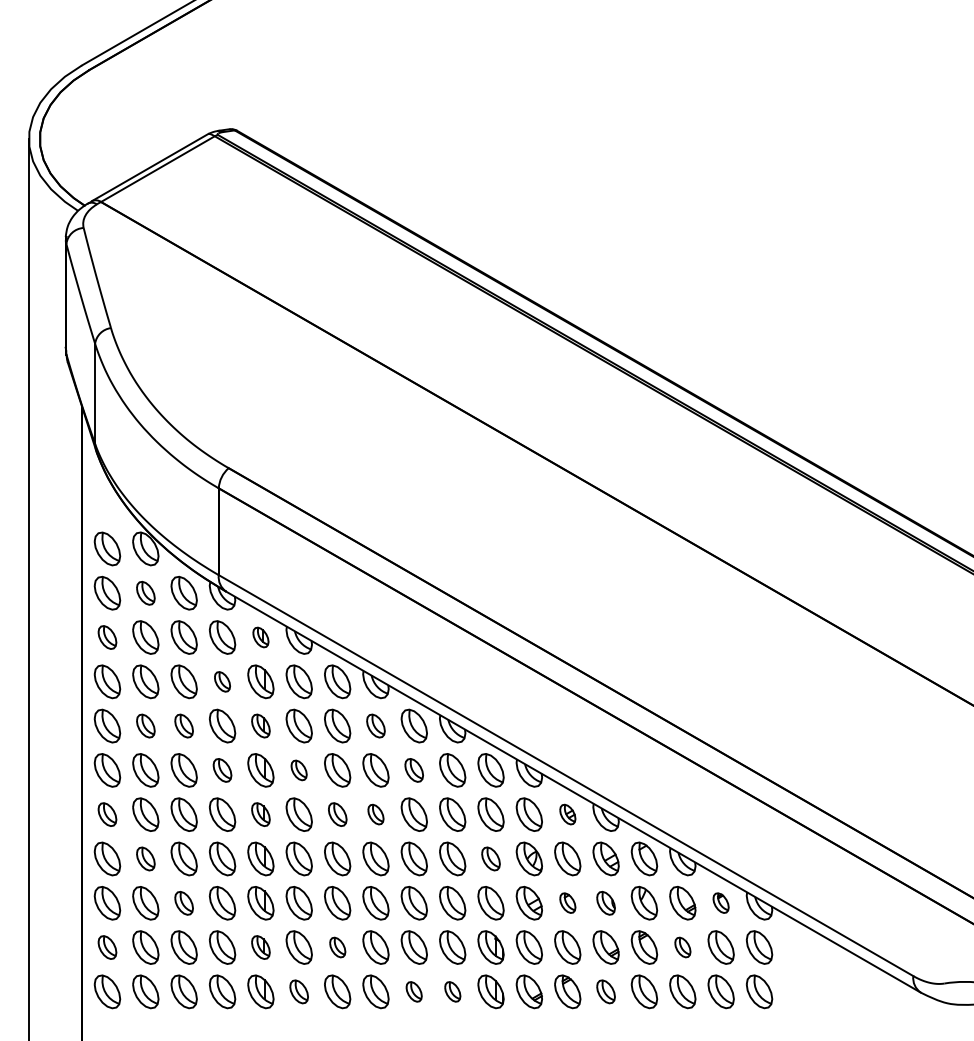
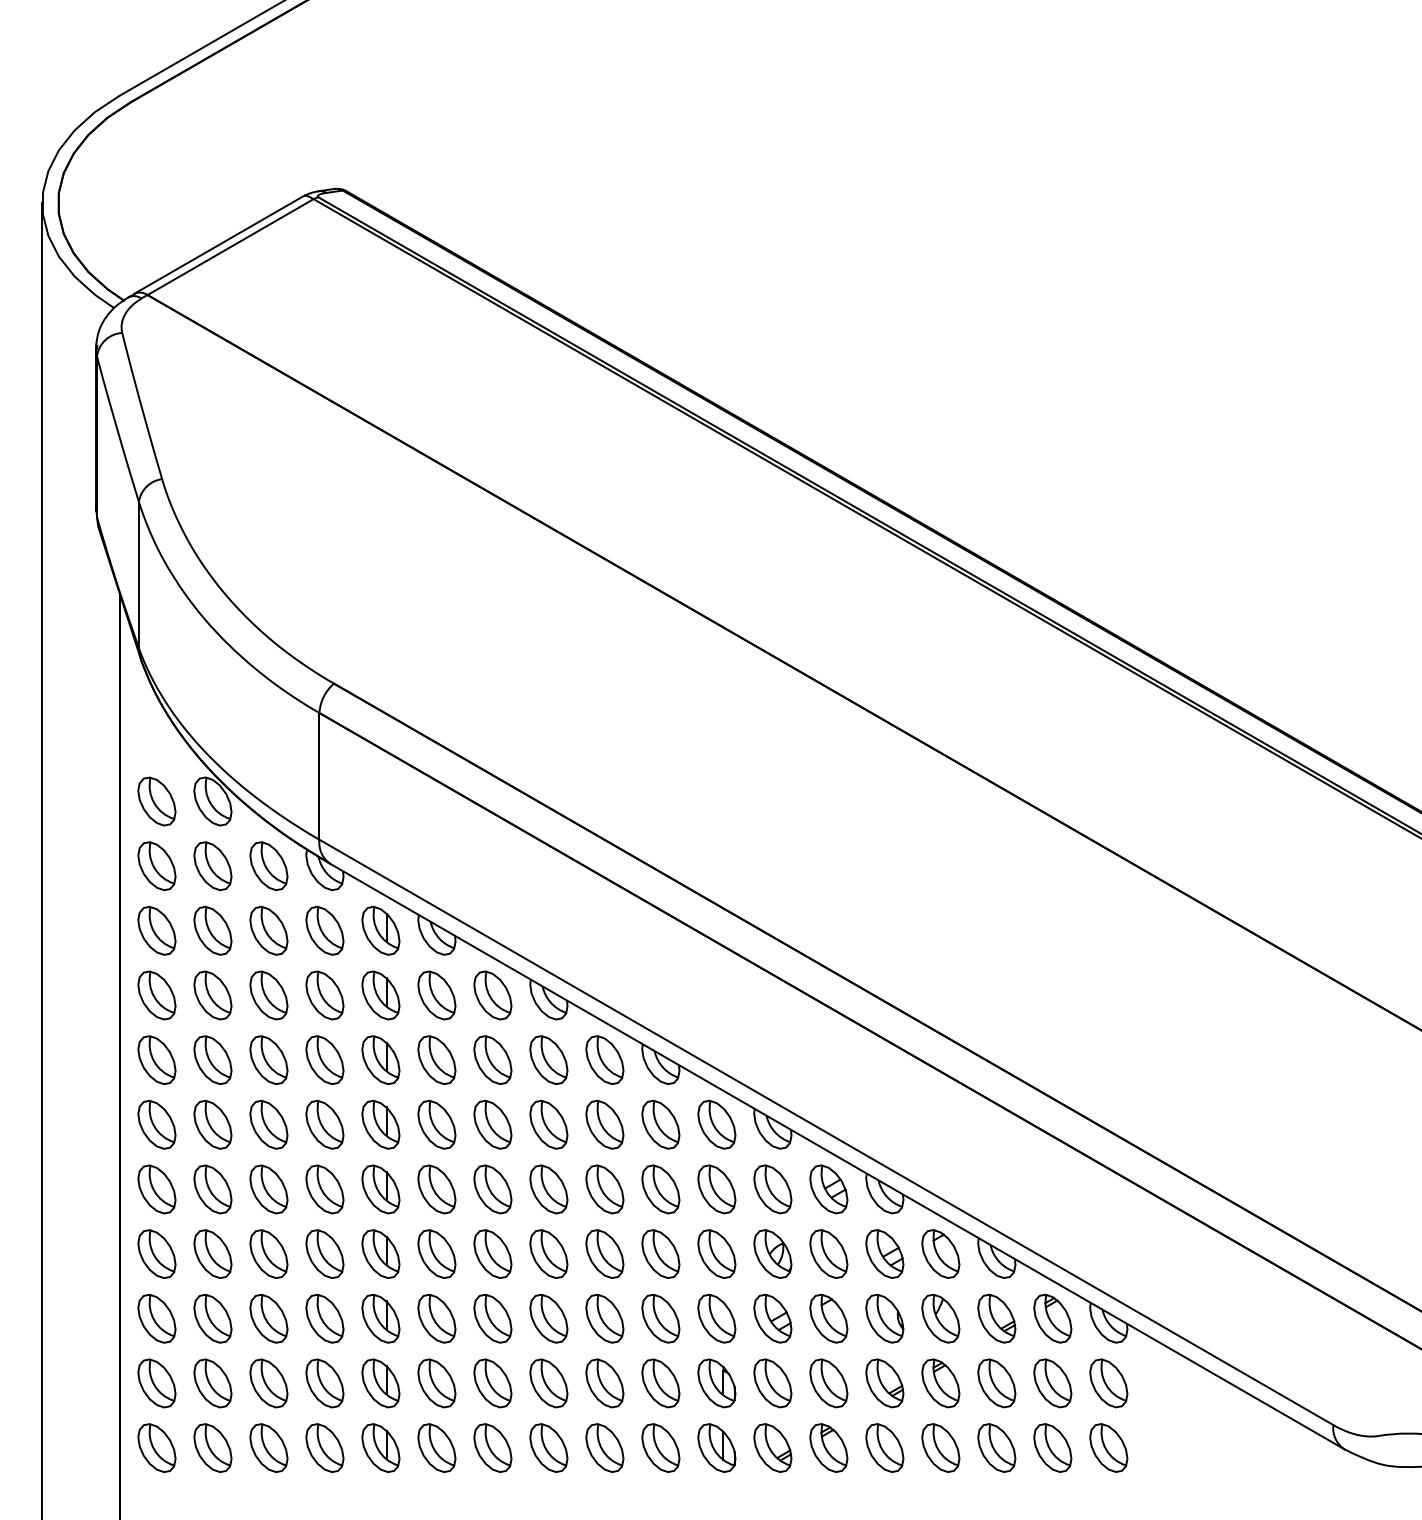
part: (145, 593) -> (212, 866), size x1.43
part: (107, 637) -> (157, 930), size x1.43
part: (260, 637) -> (380, 930), size x1.67
part: (222, 681) -> (324, 995), size x1.67
part: (145, 725) -> (212, 1059), size x1.43
part: (183, 725) -> (267, 1059), size x1.43
part: (260, 725) -> (380, 1059), size x1.43
part: (375, 725) -> (548, 1059), size x1.43
part: (222, 770) -> (324, 1124), size x1.43
part: (298, 770) -> (435, 1124), size x1.67
part: (413, 770) -> (603, 1124), size x1.43
part: (107, 814) -> (157, 1189), size x1.43
part: (260, 814) -> (380, 1189), size x1.43
part: (337, 814) -> (492, 1189), size x1.43
part: (375, 814) -> (548, 1189), size x1.67
part: (567, 814) -> (828, 1189), size x1.67
part: (145, 858) -> (212, 1253), size x1.43
part: (490, 858) -> (716, 1253), size x1.43
part: (567, 902) -> (828, 1317), size x1.67
part: (720, 902) -> (1051, 1317), size x1.67
part: (183, 903) -> (267, 1319), size x1.43
part: (605, 903) -> (883, 1319), size x1.43
part: (107, 947) -> (157, 1383), size x1.43
part: (260, 947) -> (380, 1383), size x1.43
part: (337, 947) -> (492, 1383), size x1.67
part: (682, 947) -> (996, 1383), size x1.67
part: (298, 991) -> (435, 1447), size x1.43
part: (413, 991) -> (603, 1447), size x1.67
part: (452, 991) -> (660, 1447), size x1.67
part: (605, 991) -> (883, 1447), size x1.43

